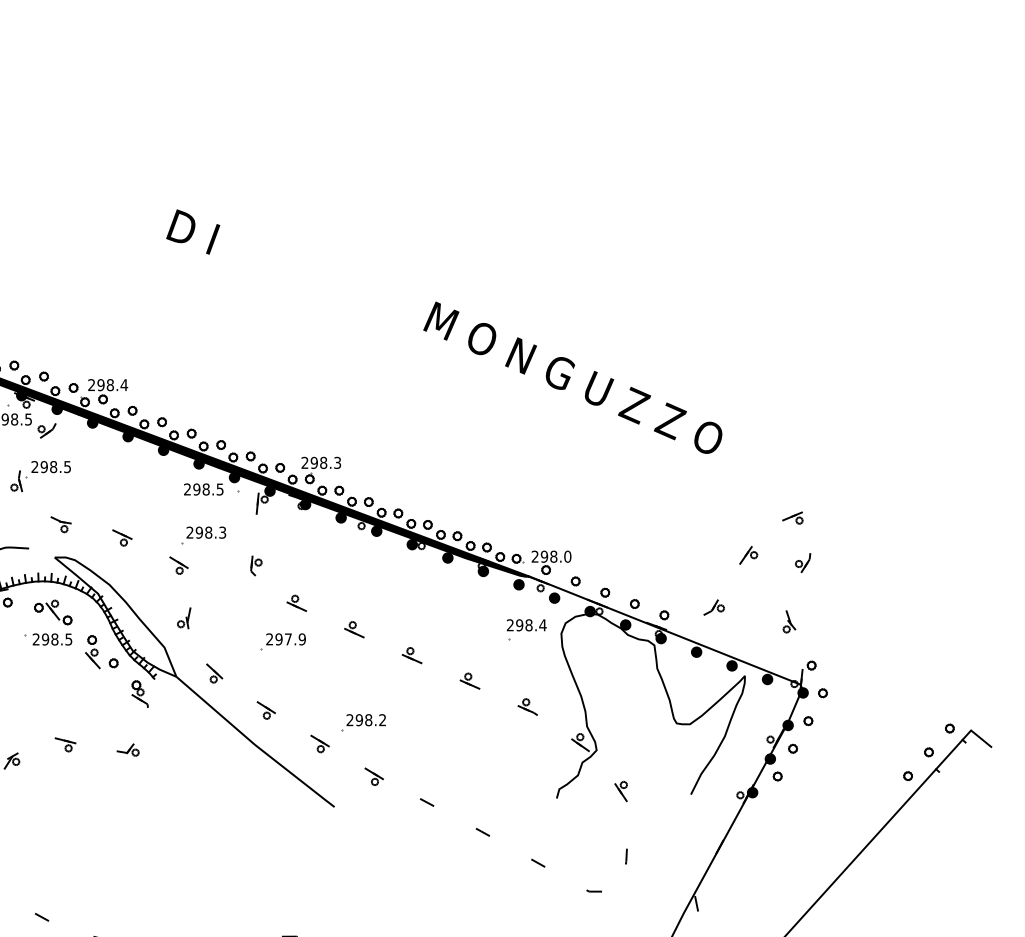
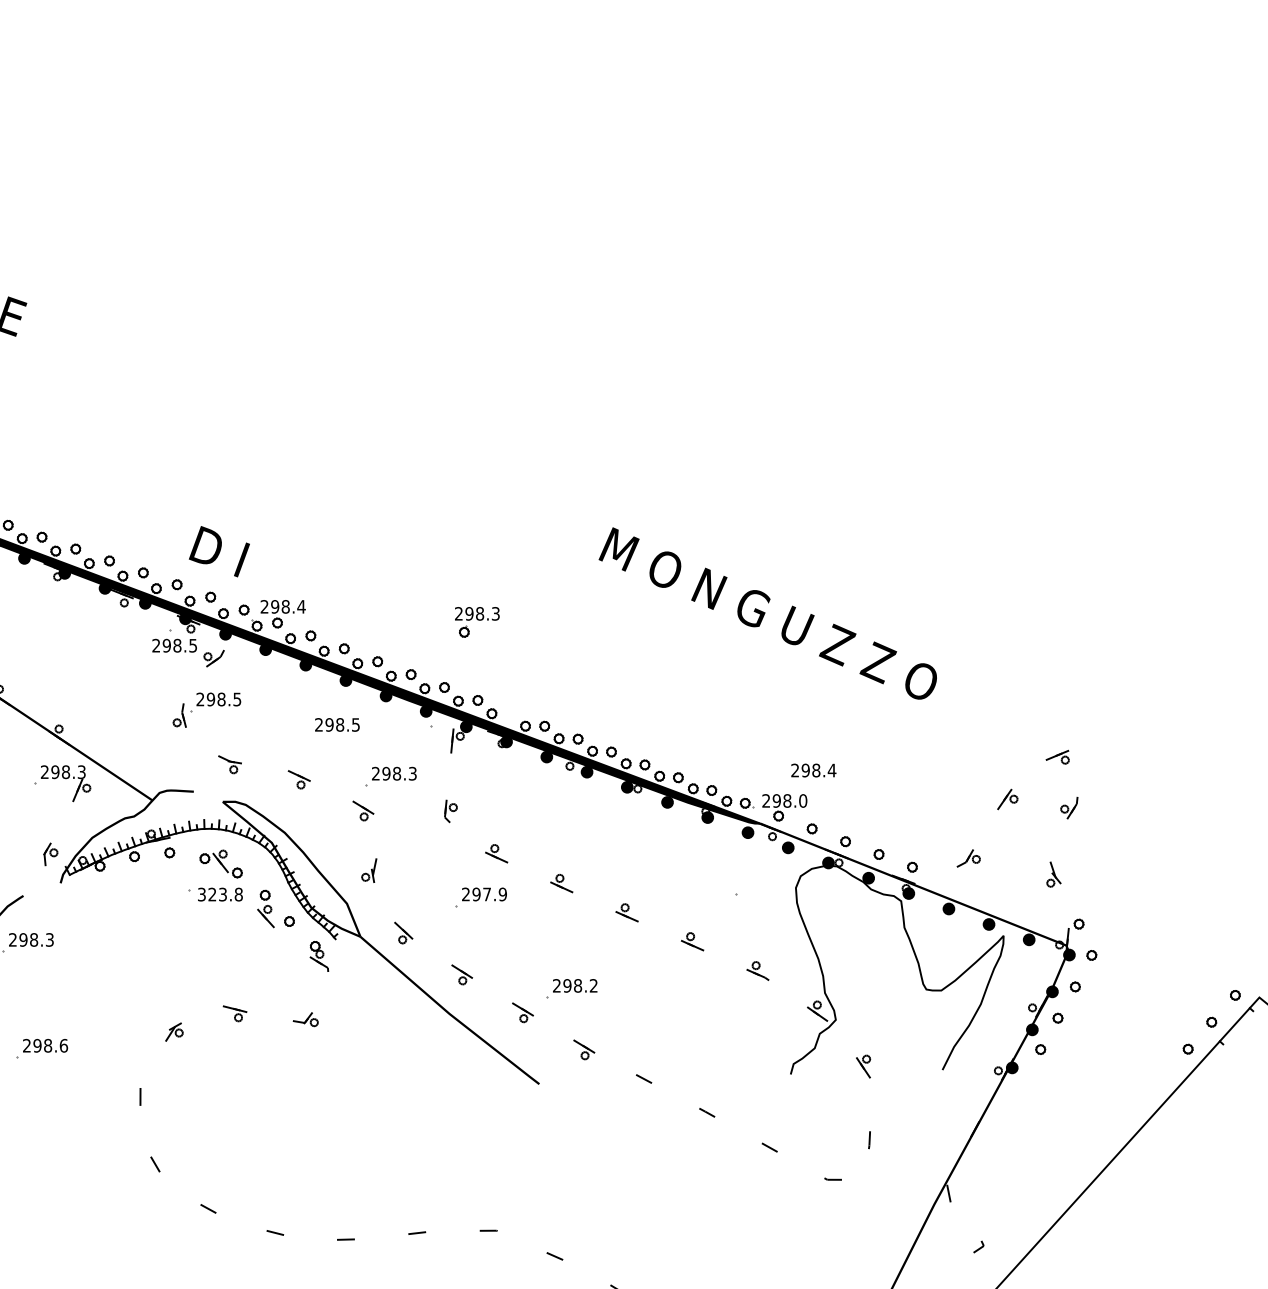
text: (192, 231) -> (218, 551), moved
text: (572, 377) -> (767, 613), moved
part: (321, 470) -> (477, 622), moved
text: (203, 489) -> (337, 724), moved
text: (526, 625) -> (813, 770), moved
text: (52, 639) -> (220, 894), 298.5 -> 323.8

